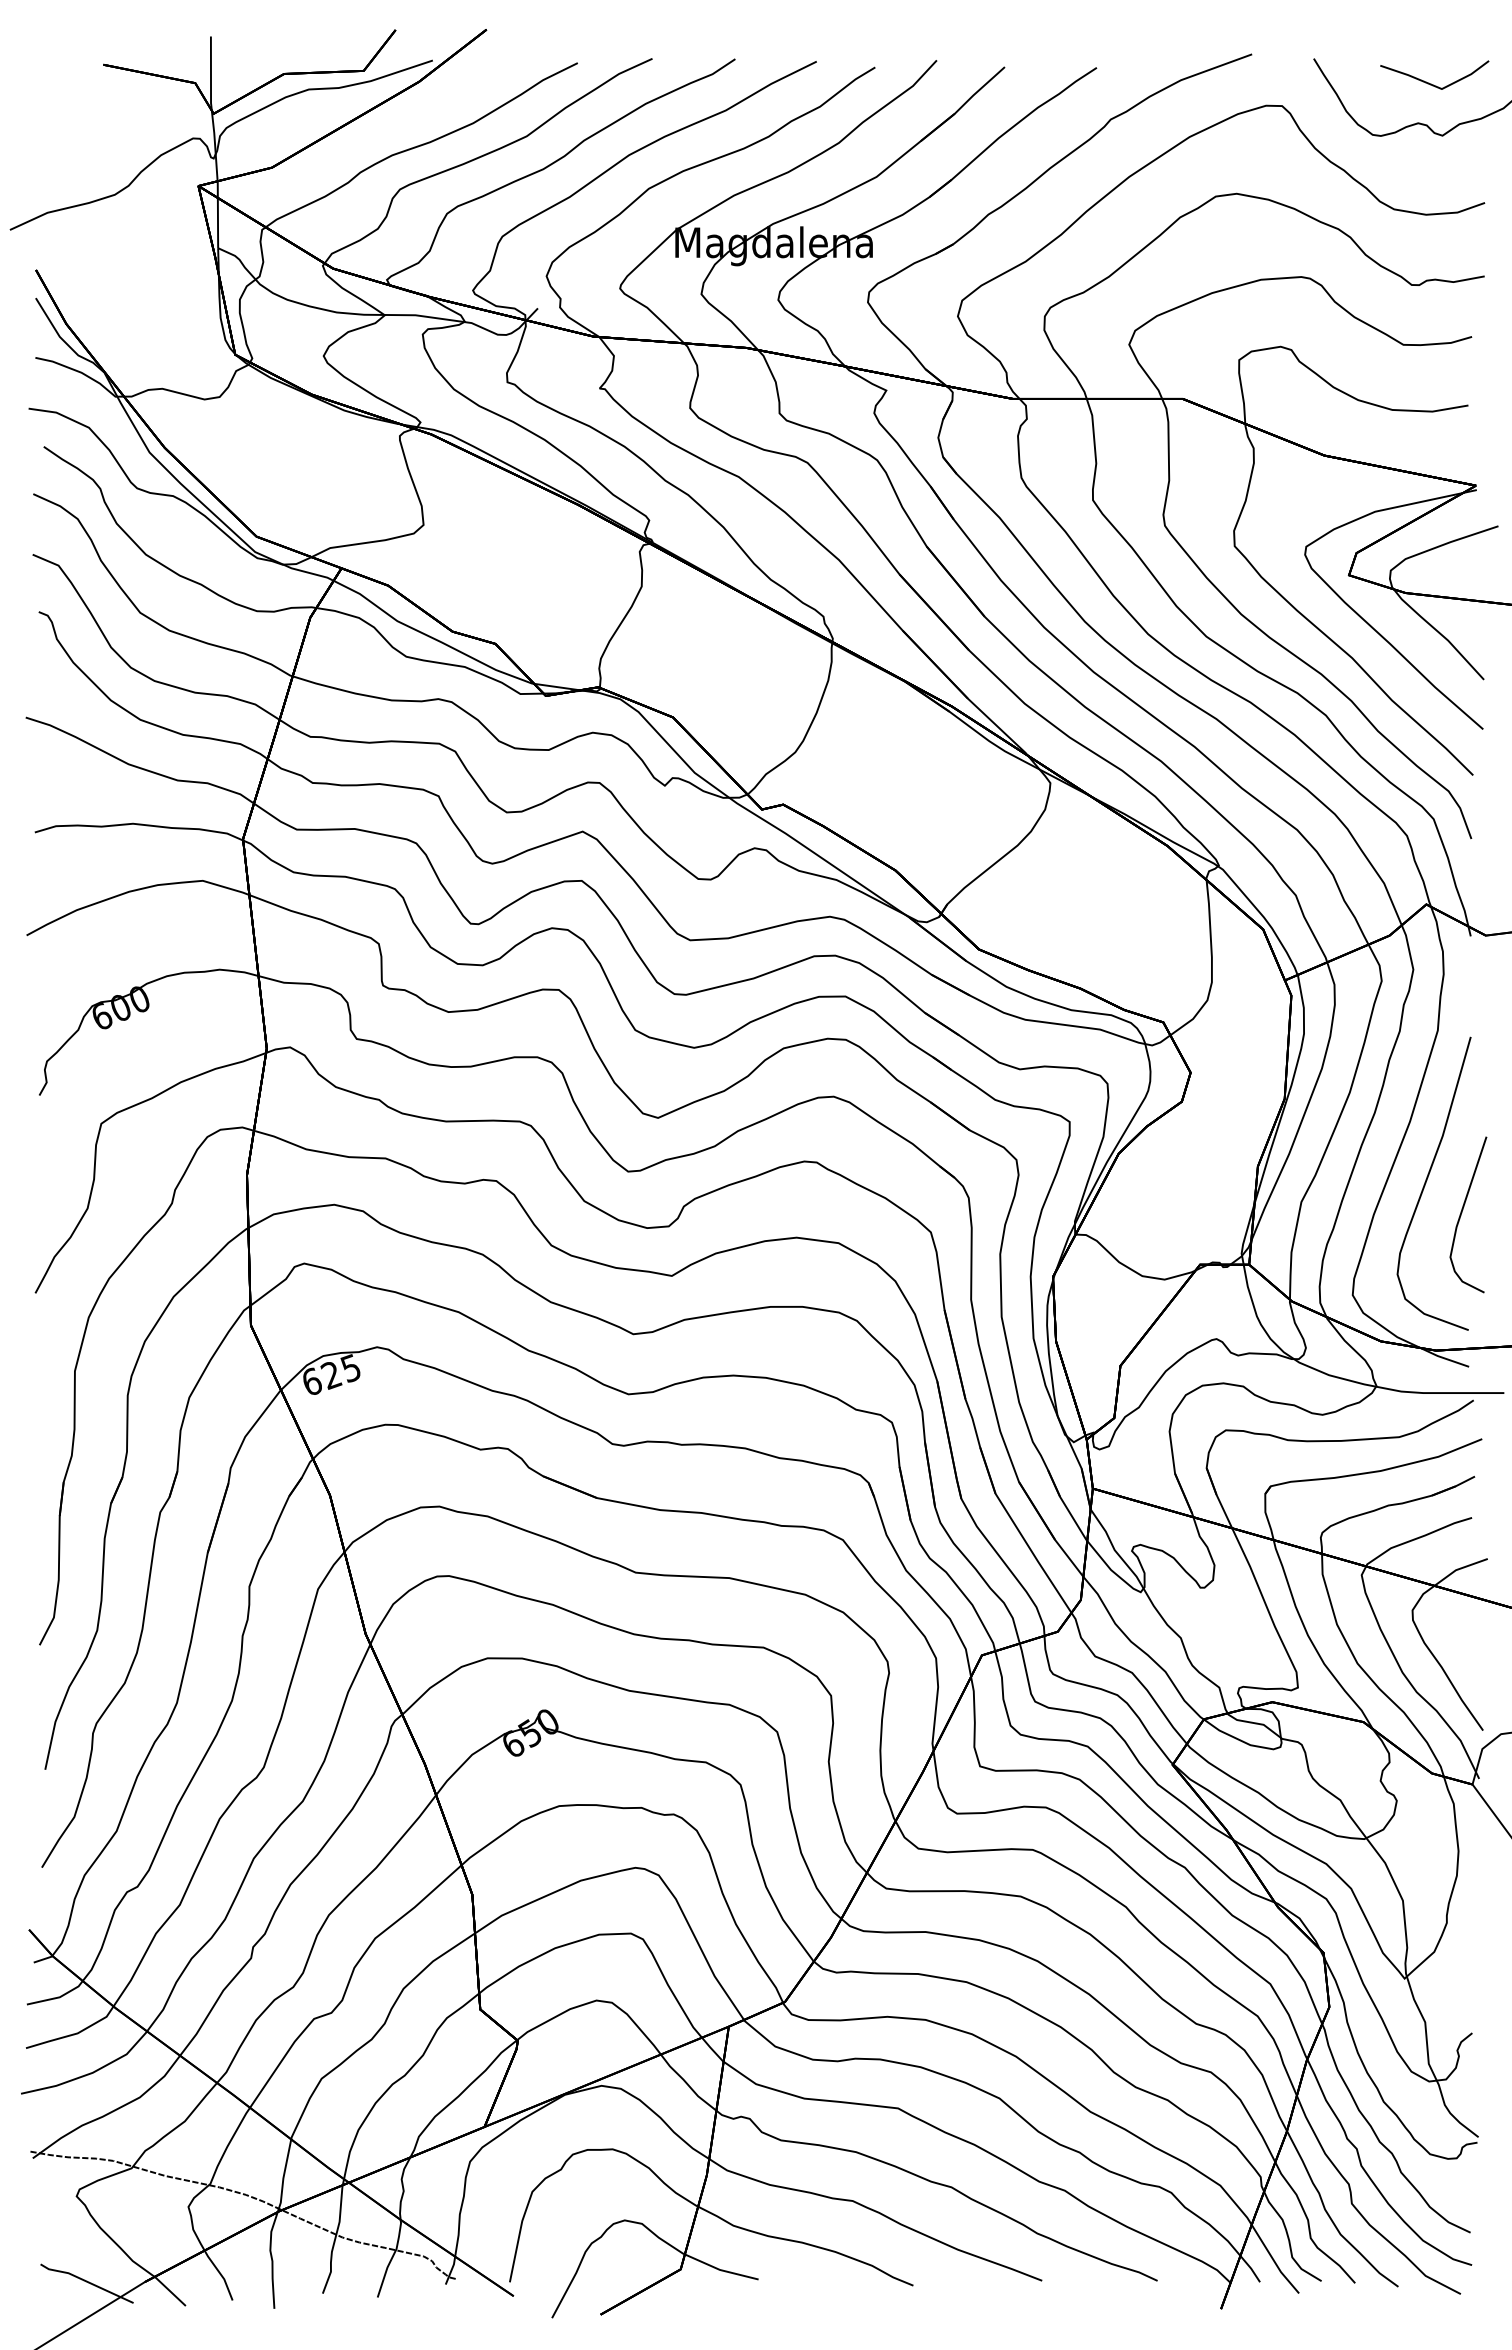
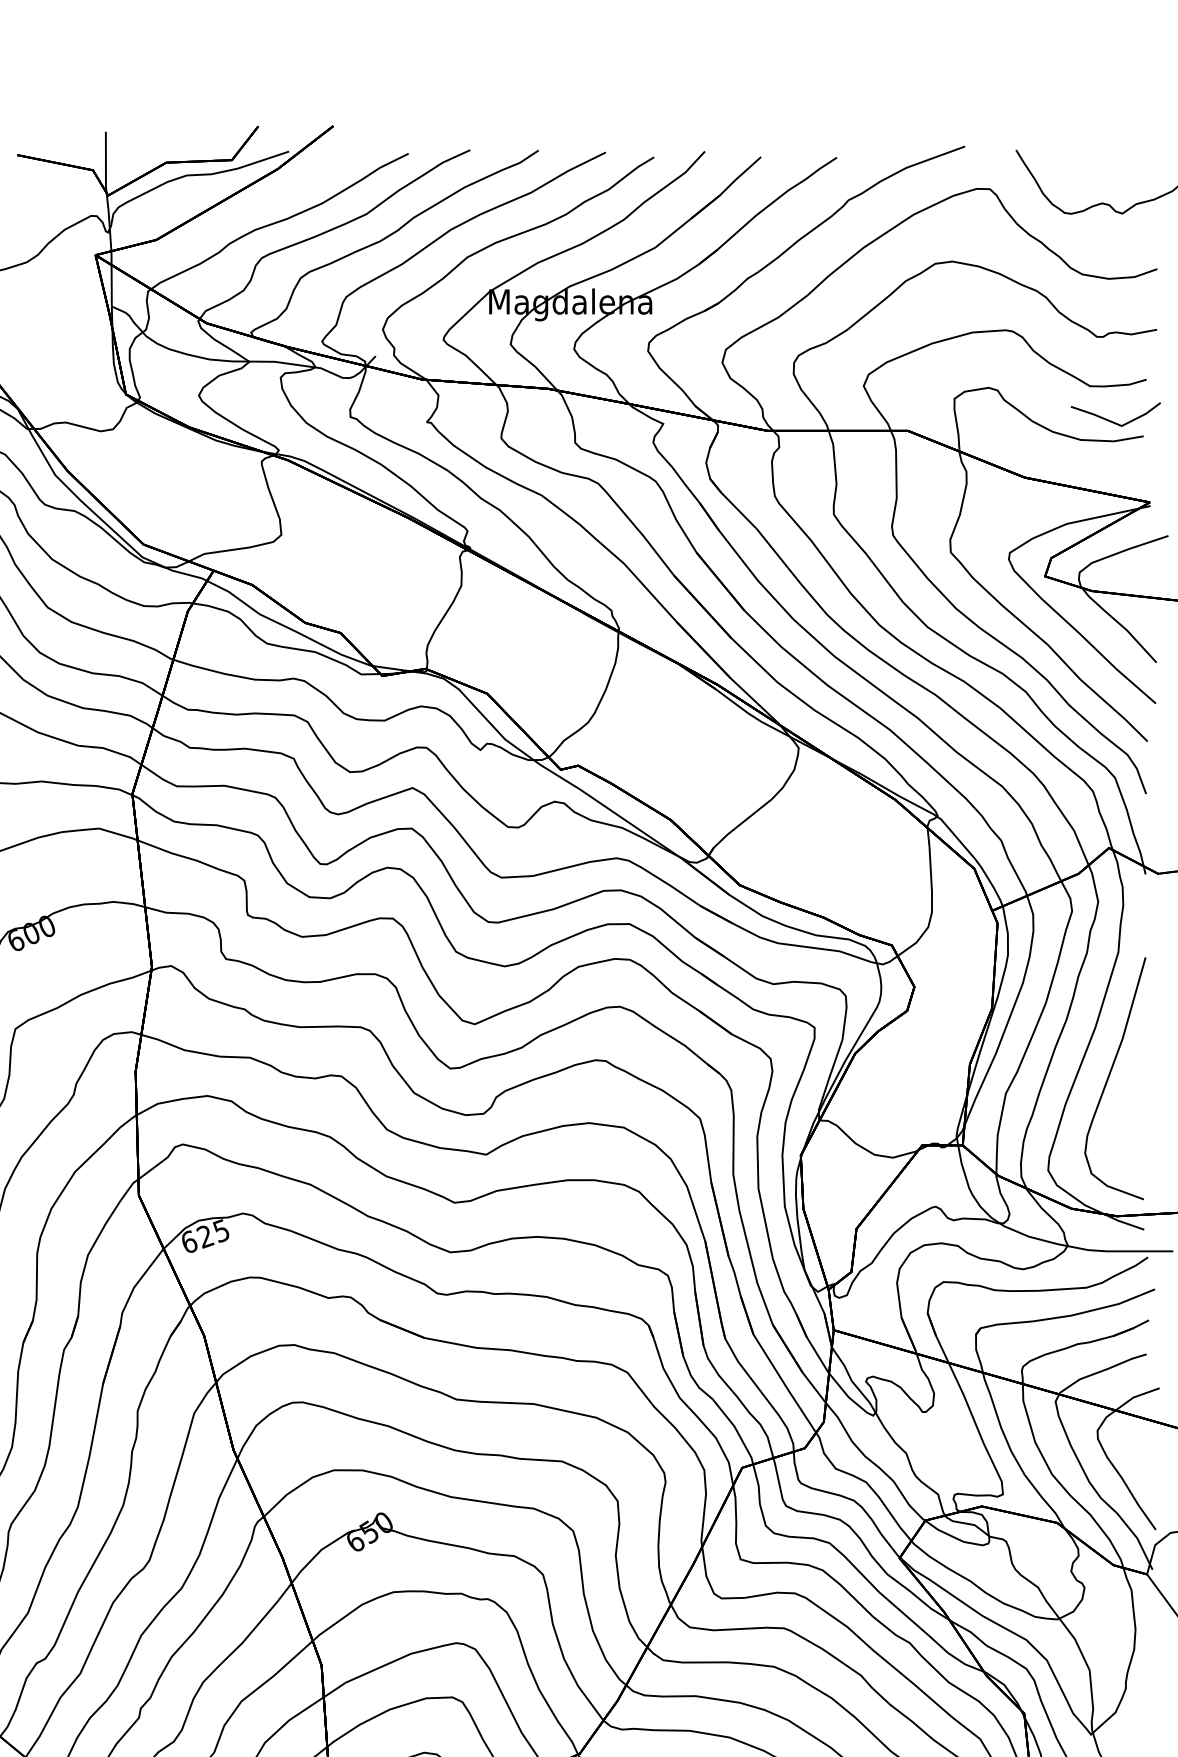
line: (1431, 83) -> (1113, 421), moved
curve: (1462, 1213) -> (1138, 1103), removed

